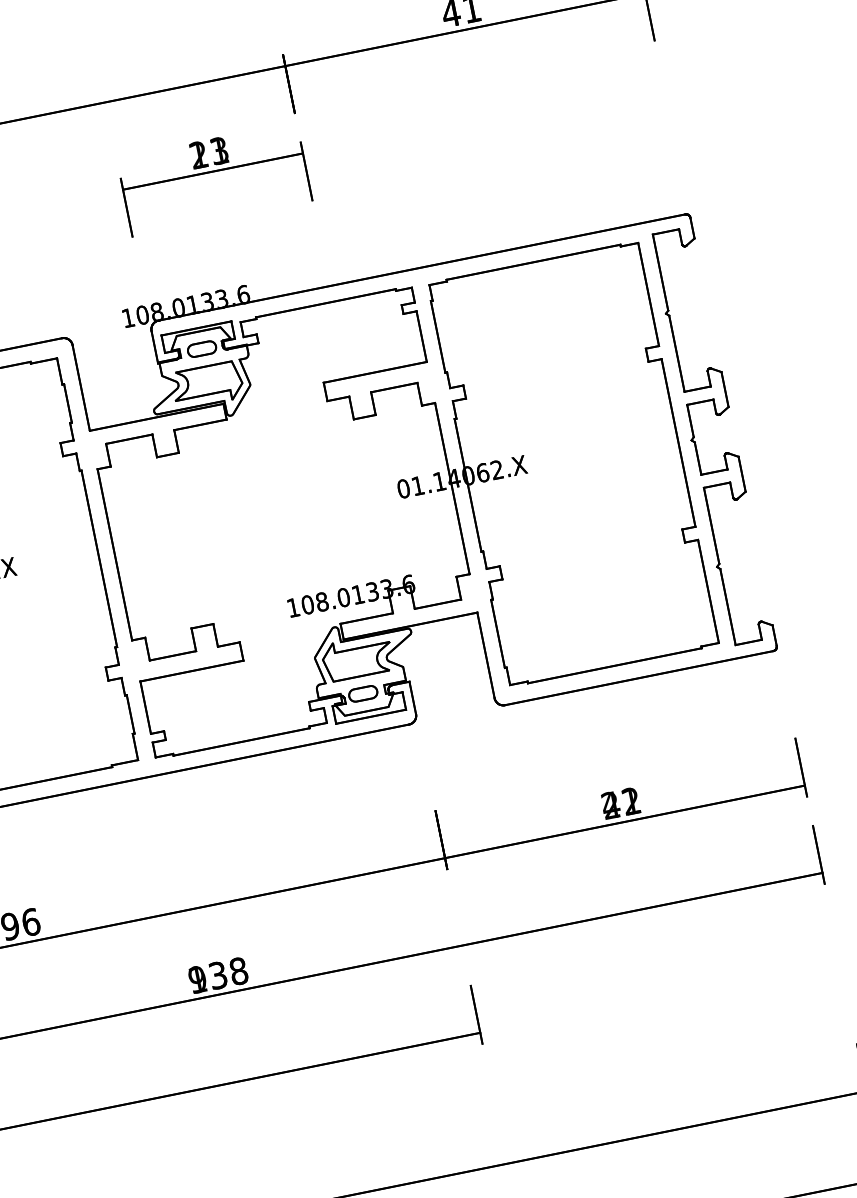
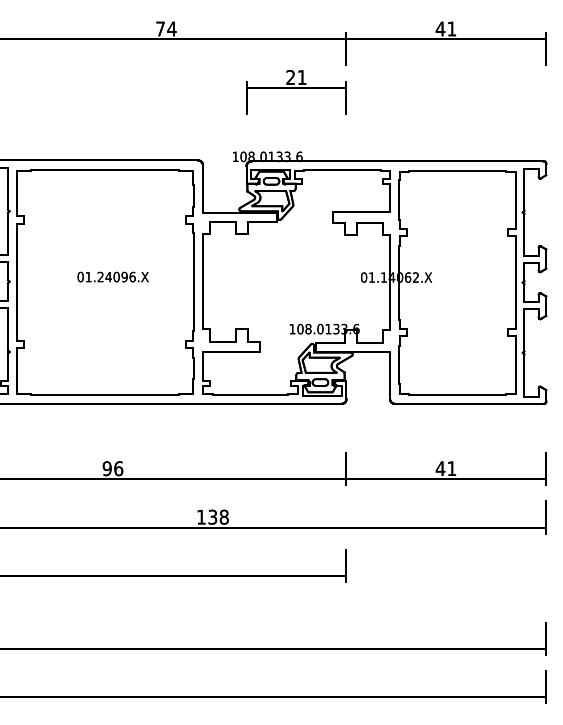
text: (209, 152) -> (296, 77), 13 -> 21
text: (619, 803) -> (445, 468), 22 -> 41
text: (197, 978) -> (201, 516), 938 -> 138

